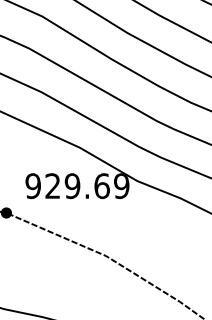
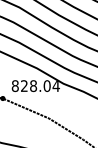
text: (76, 186) -> (35, 86), 929.69 -> 828.04

